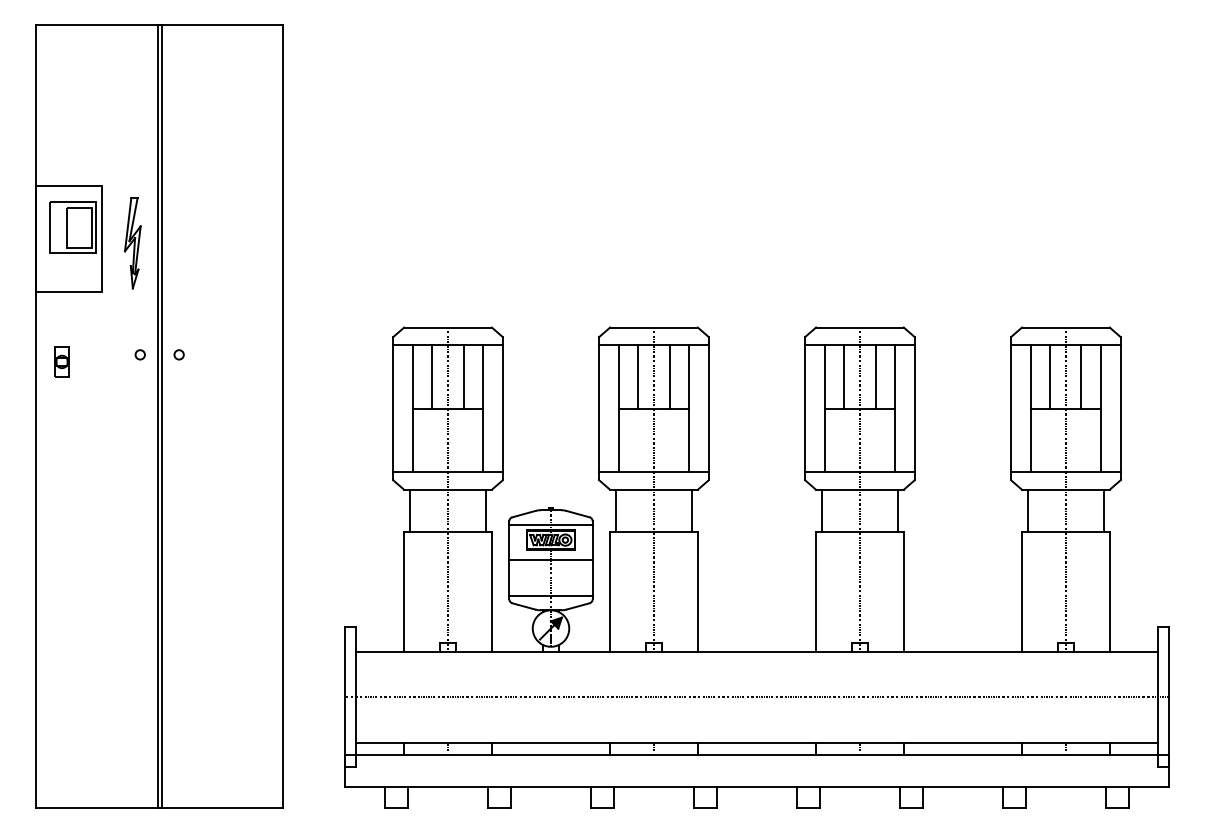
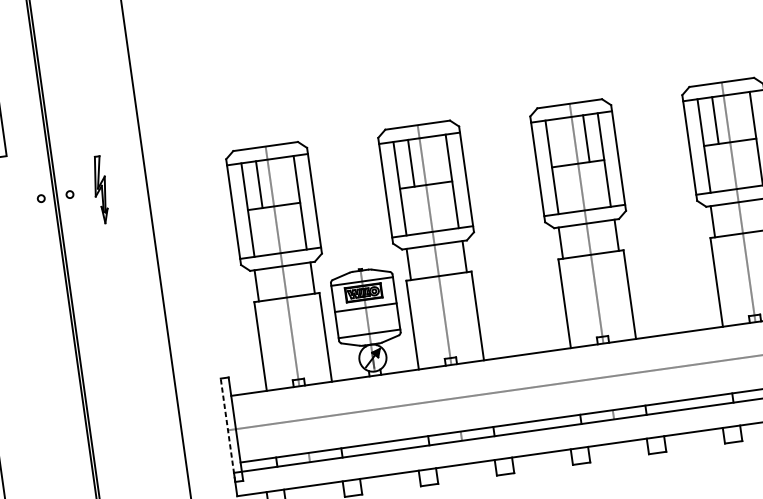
part: (132, 243) -> (100, 190), moved
line: (463, 376) -> (282, 181), removed
line: (669, 376) -> (434, 159), removed
line: (844, 376) -> (563, 141), removed
line: (1081, 376) -> (738, 116), removed
line: (345, 696) -> (228, 429), solid -> dashed

